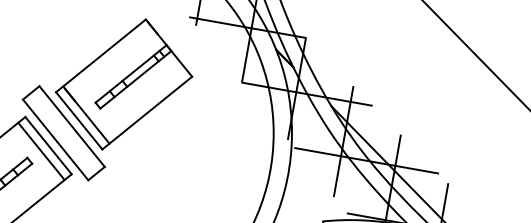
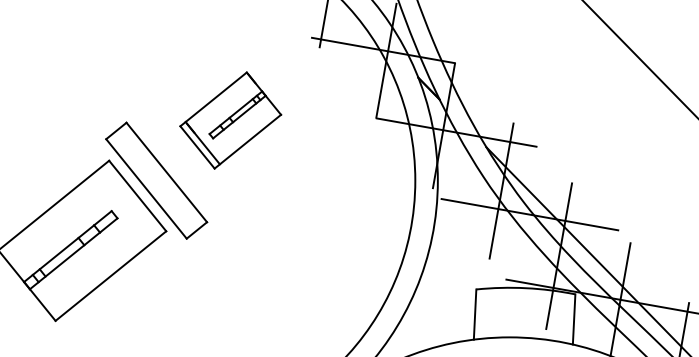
part: (123, 84) -> (230, 120), size x0.6
line: (41, 150) -> (128, 202), removed

